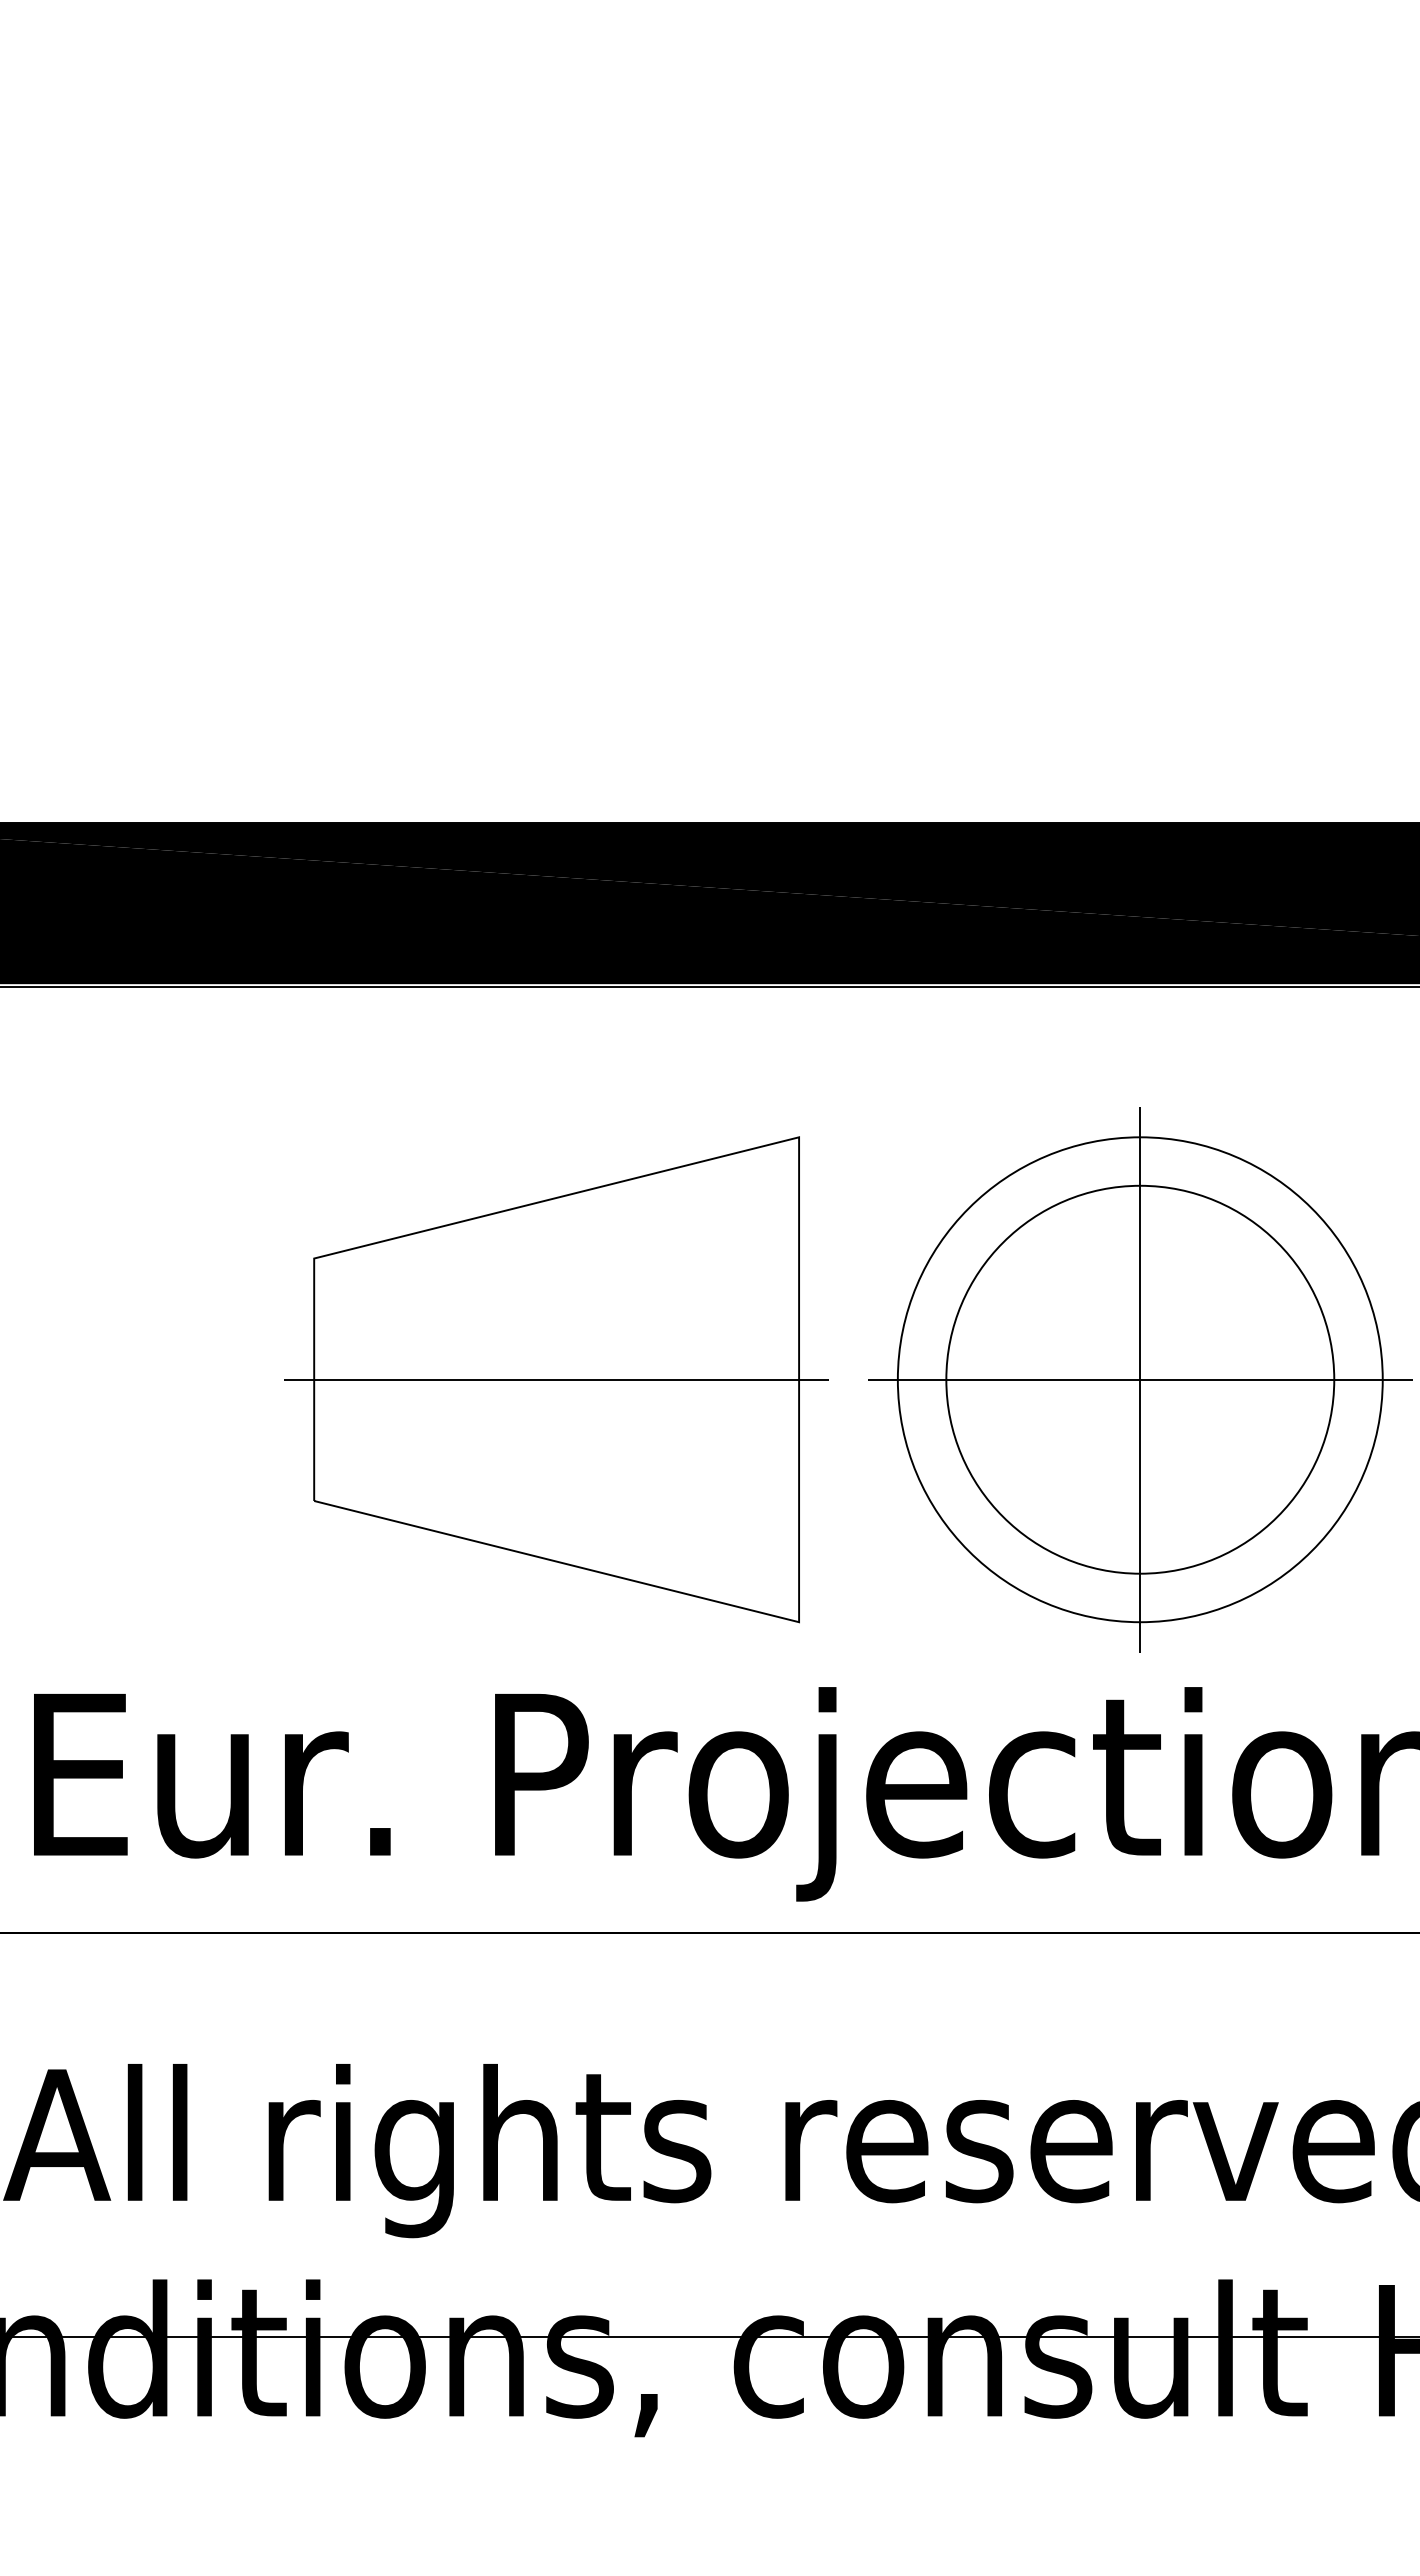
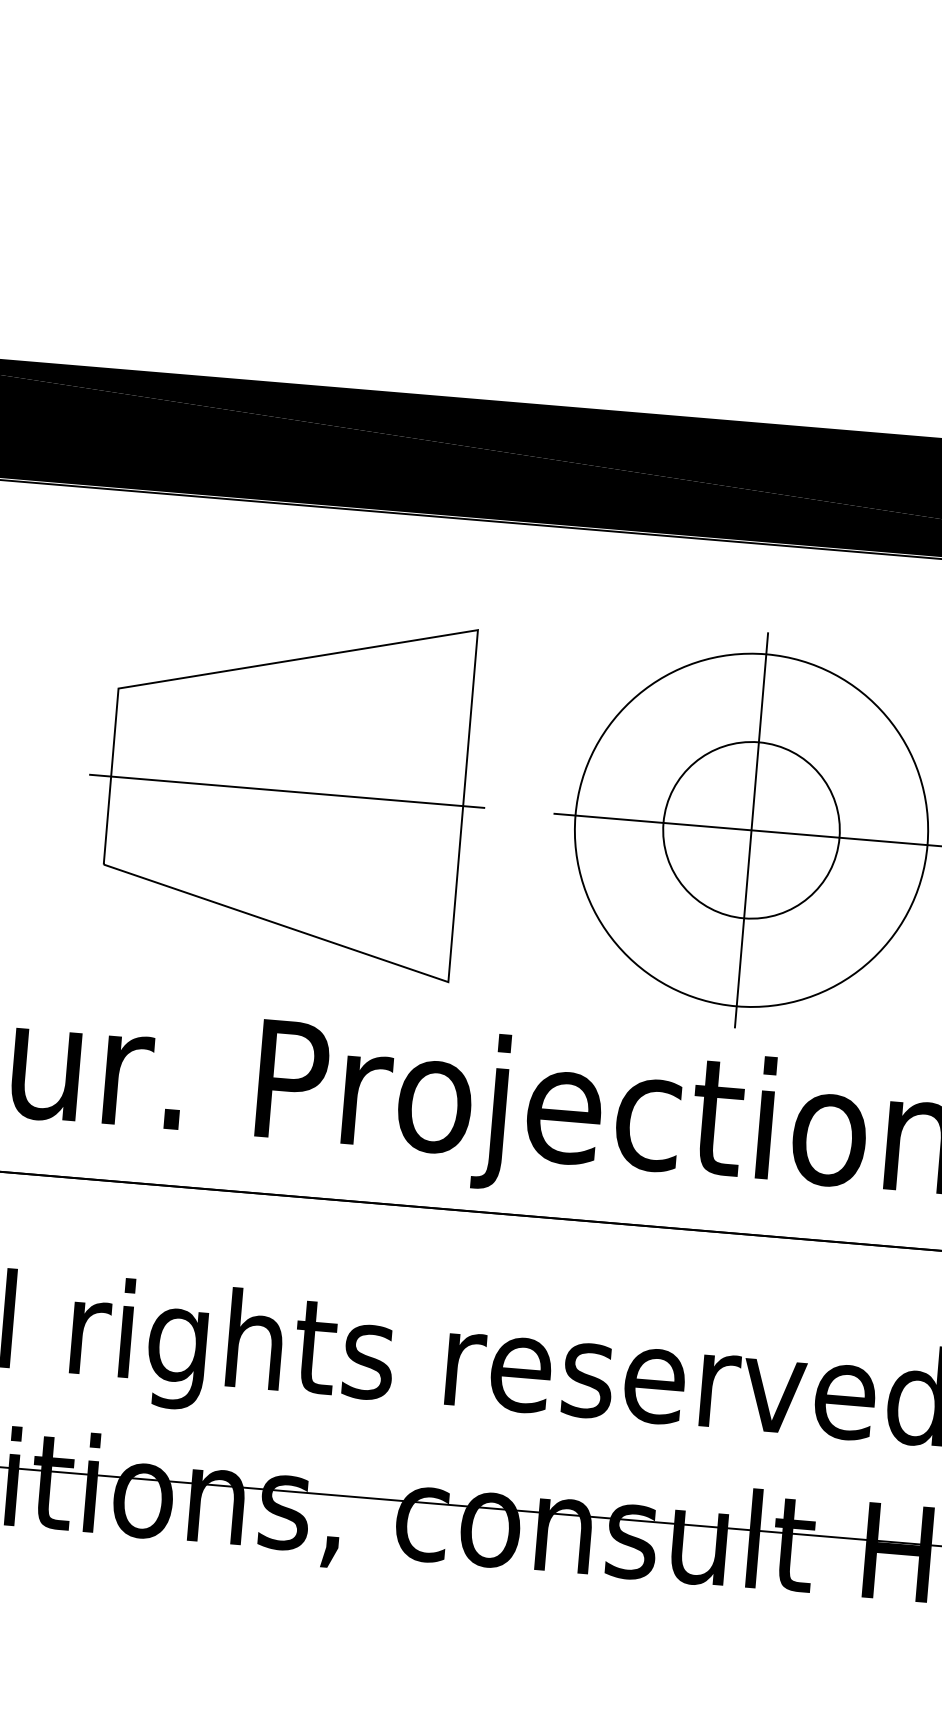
part: (556, 1379) -> (287, 791), moved
circle: (1140, 1379) -> (751, 830), size x0.62

